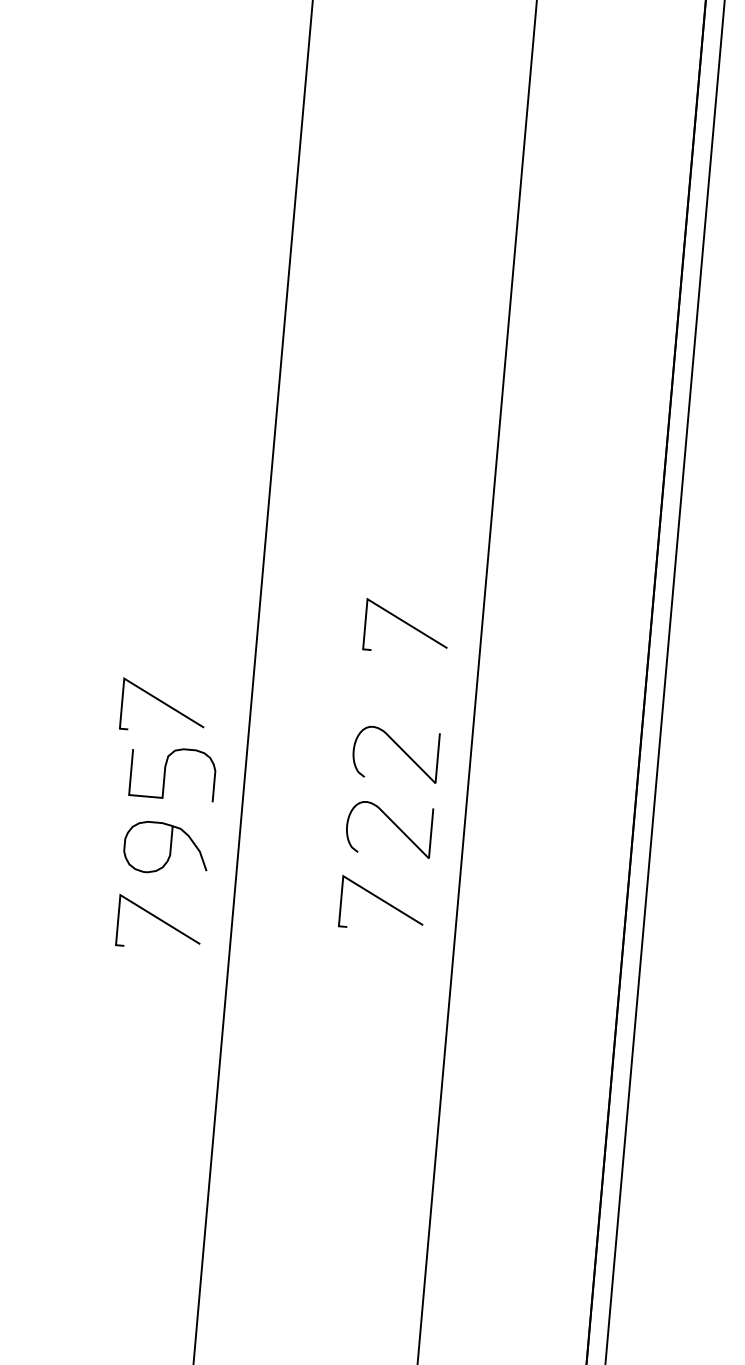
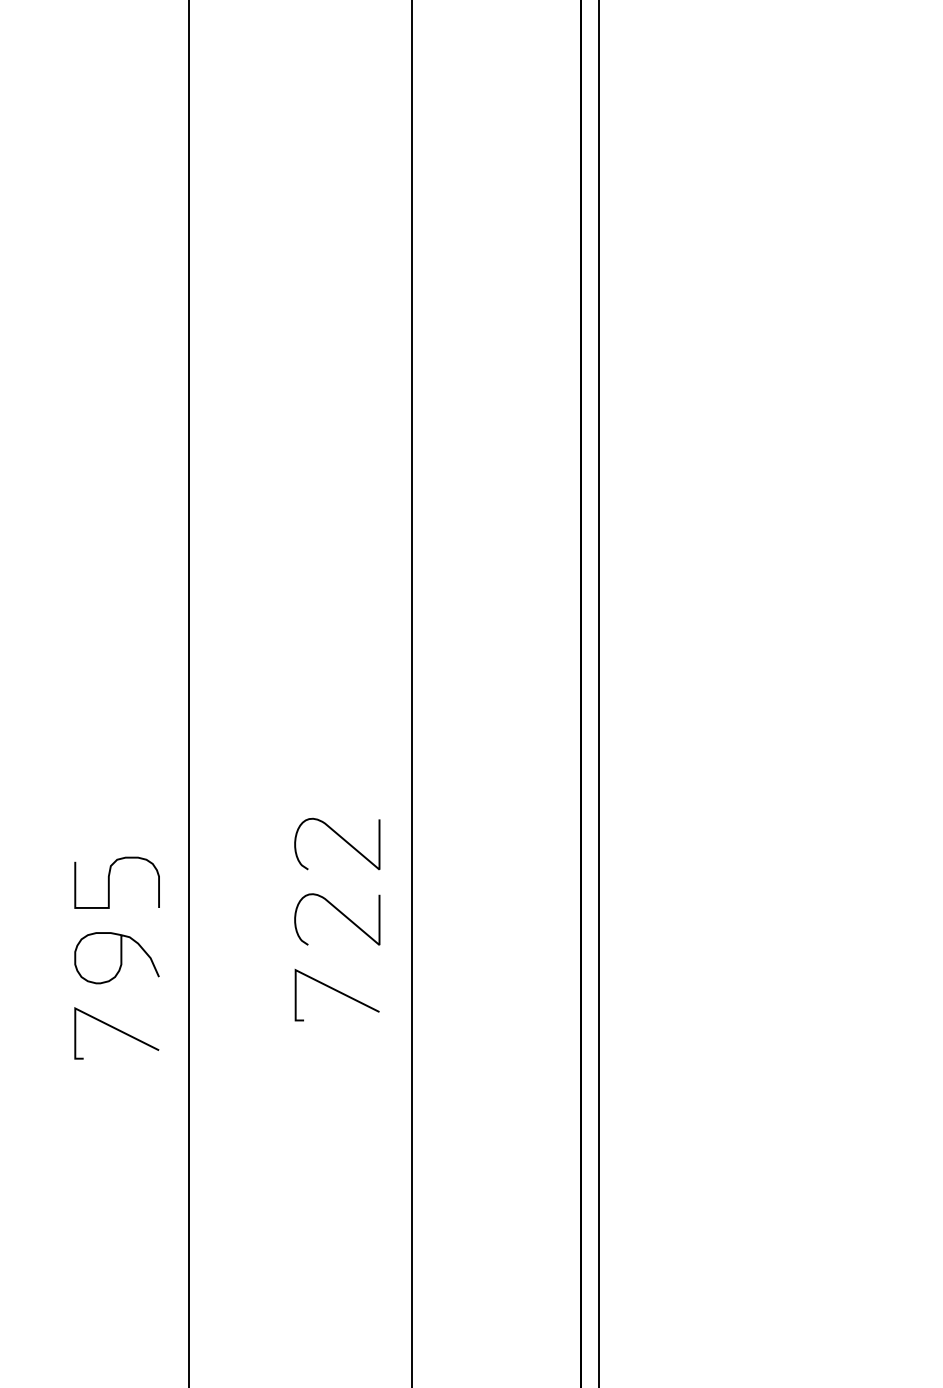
curve: (407, 625) -> (337, 714), removed
curve: (165, 705) -> (103, 815), removed

